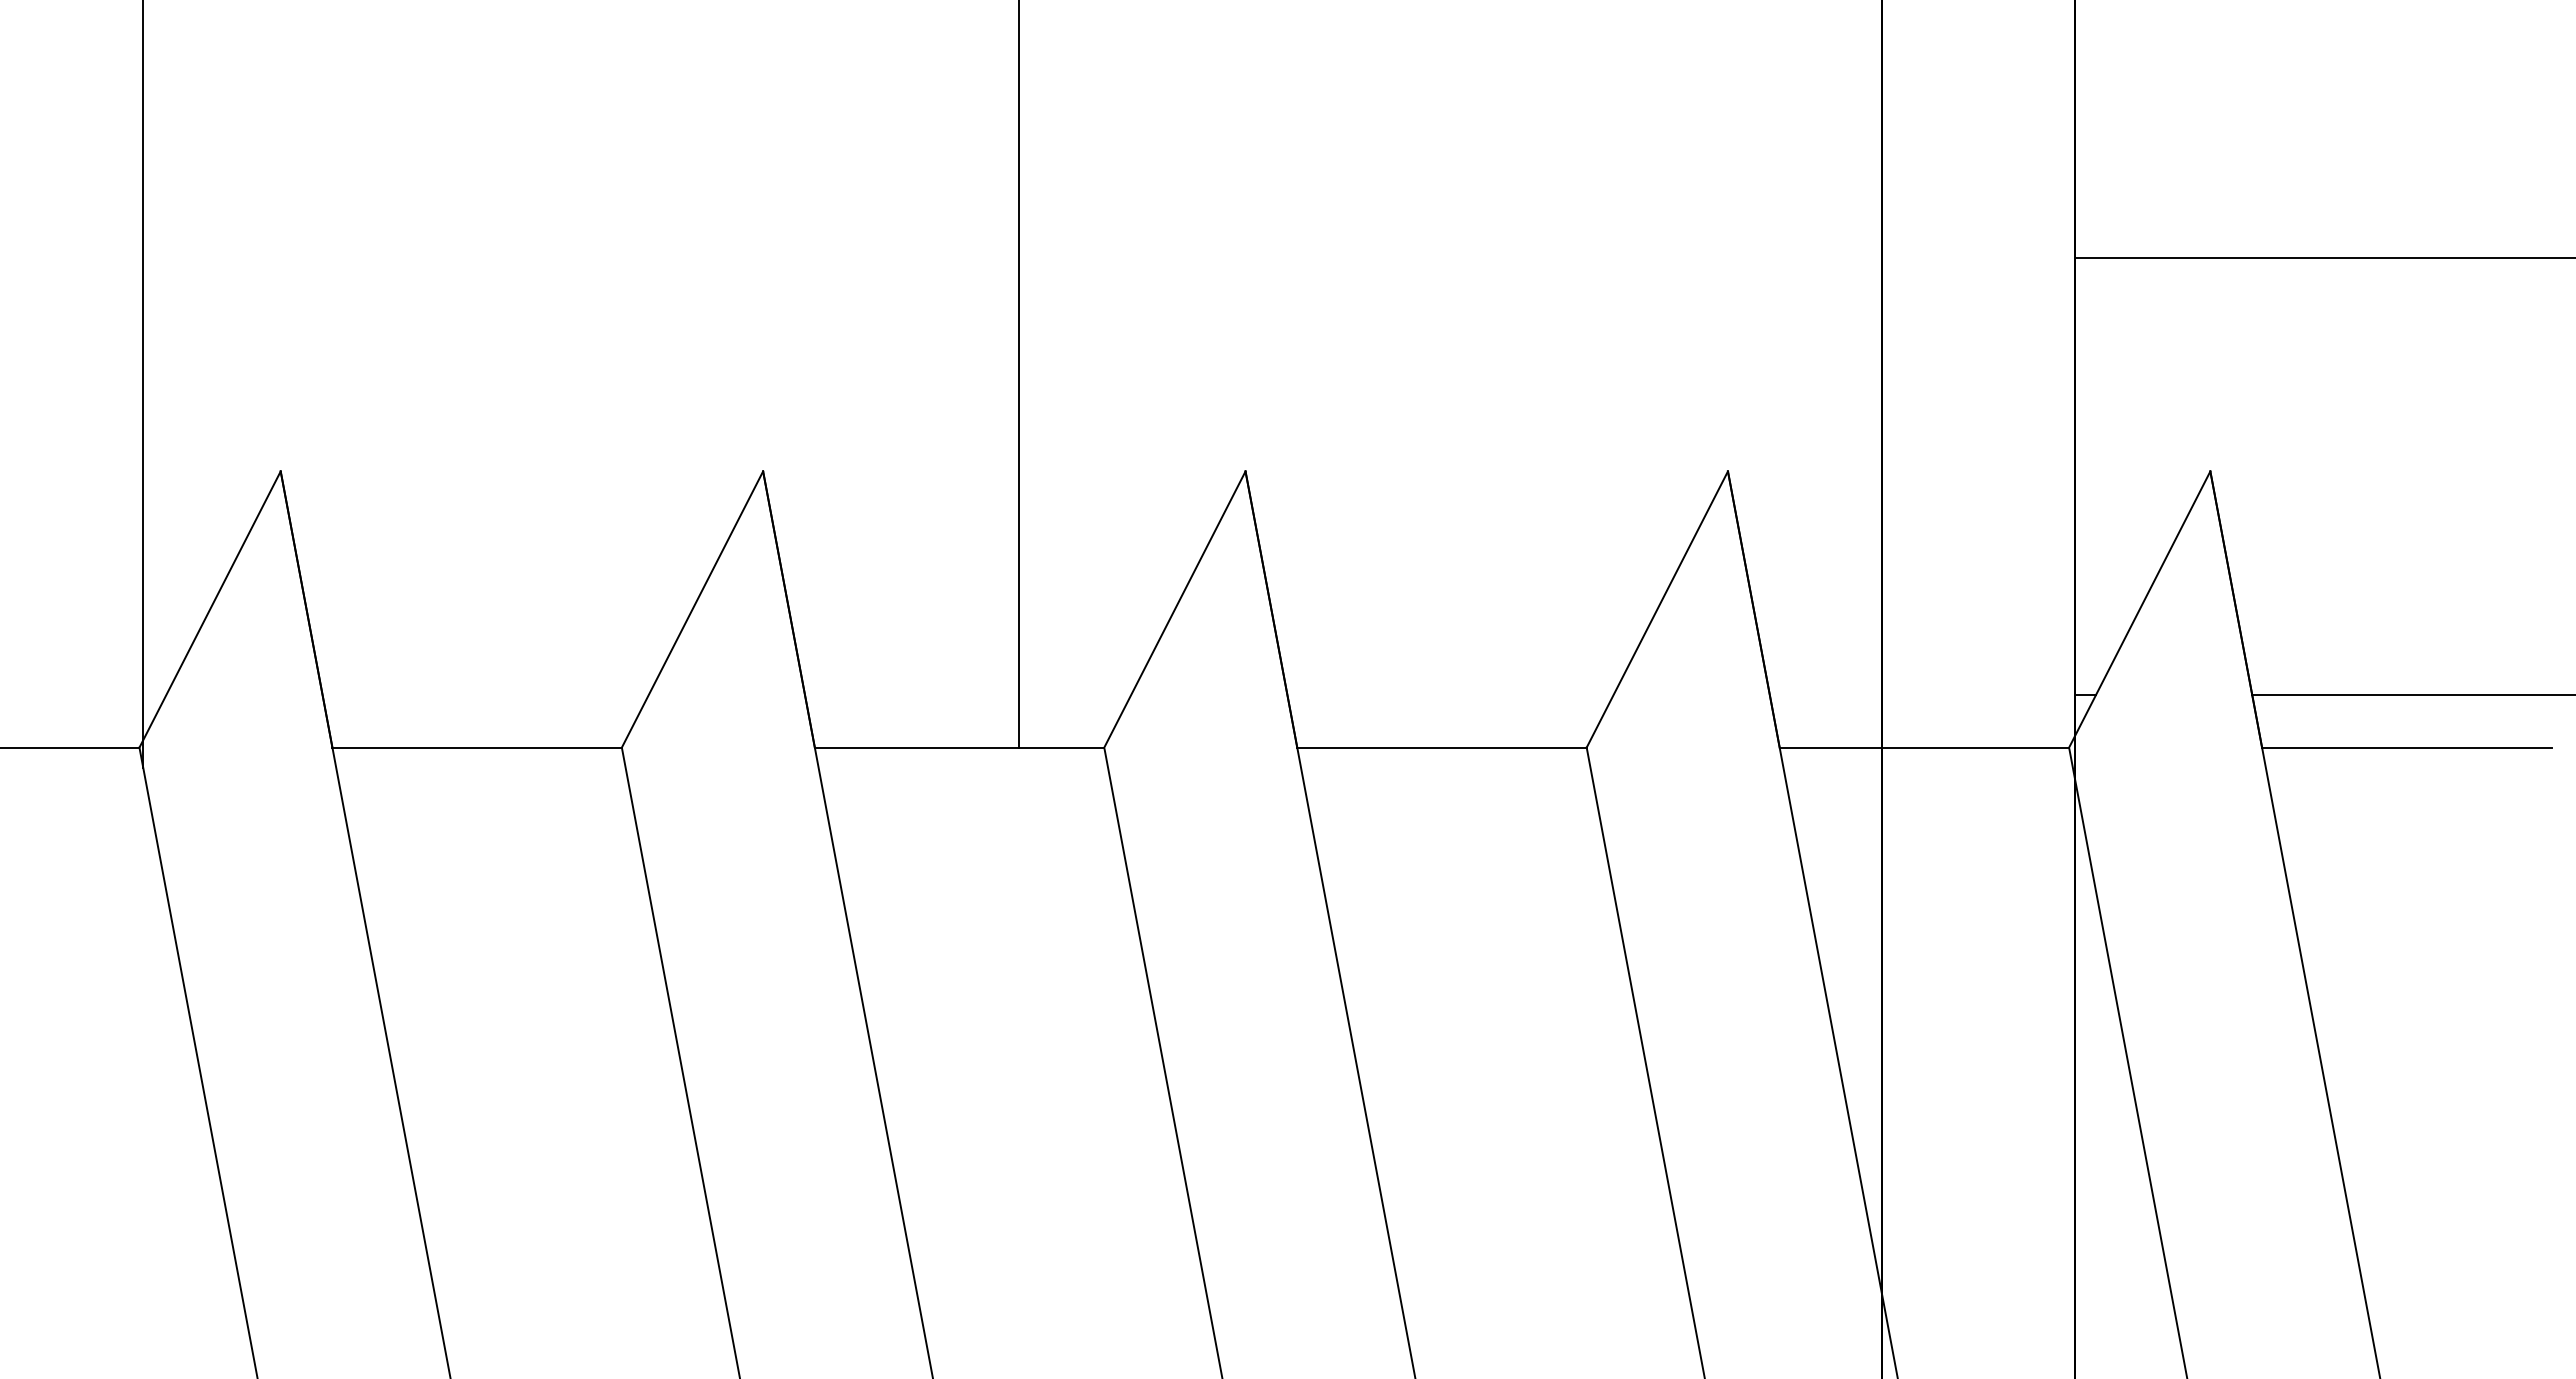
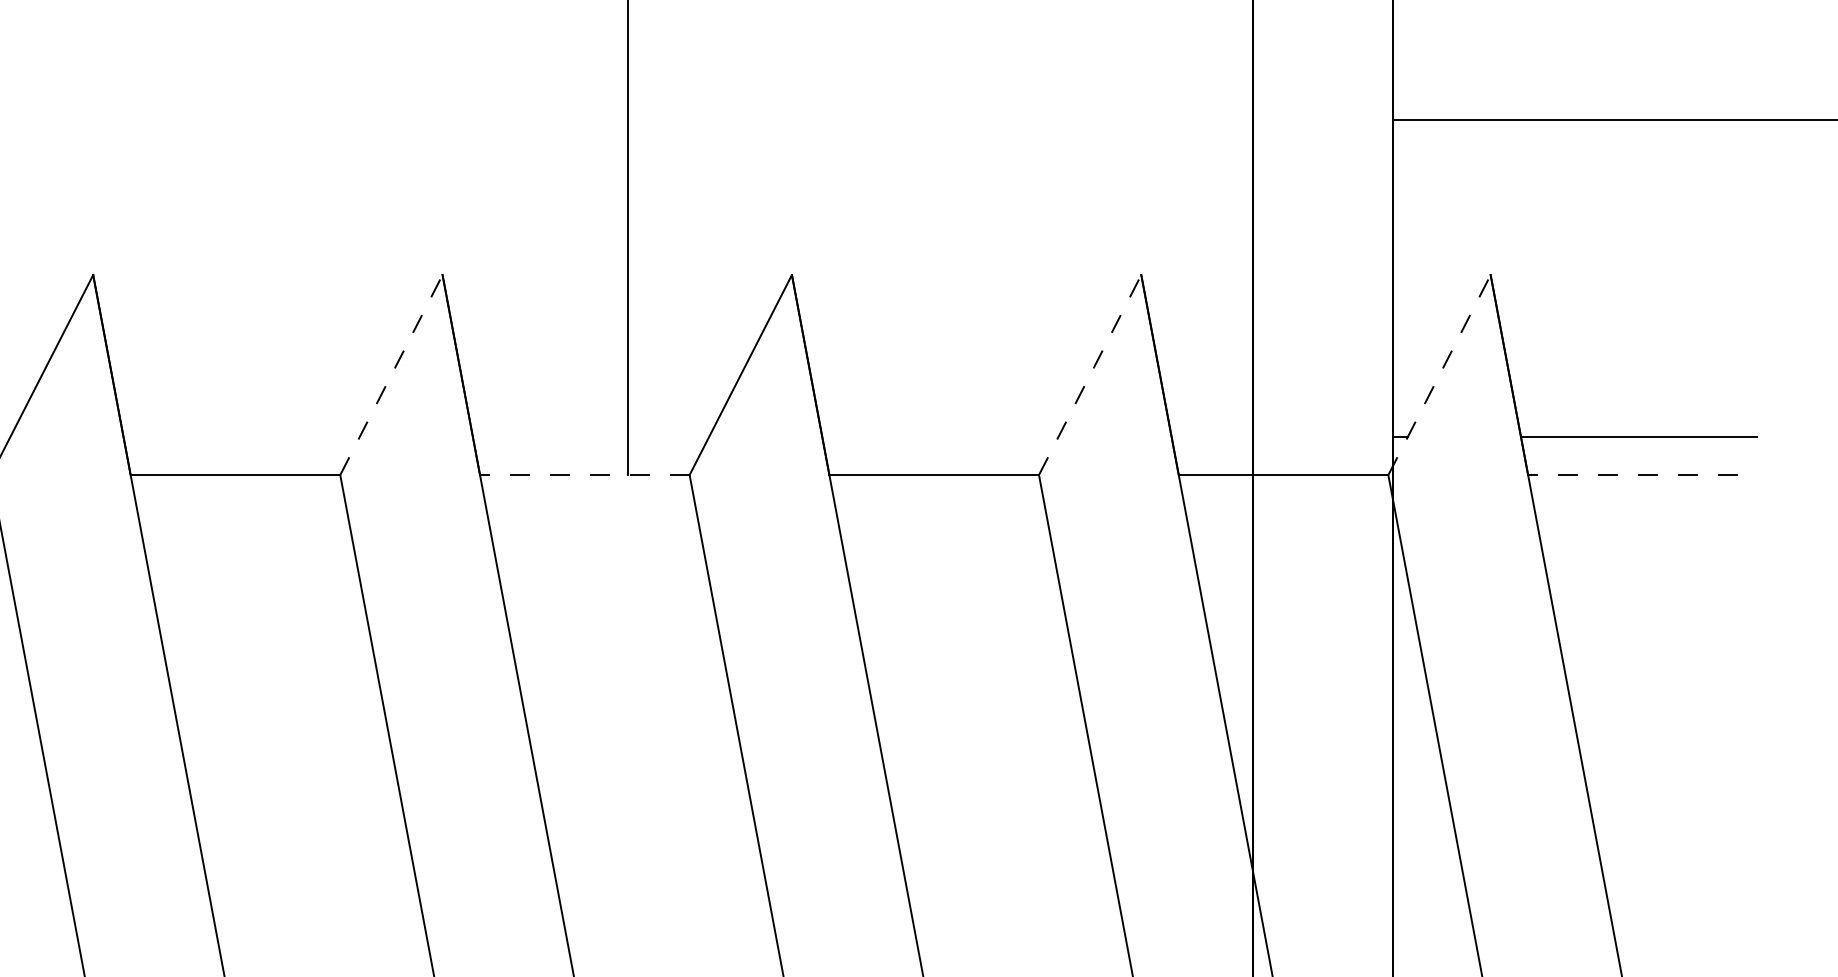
line: (692, 609) -> (391, 375), solid -> dashed
line: (1657, 609) -> (1090, 375), solid -> dashed
line: (2139, 609) -> (1439, 375), solid -> dashed
line: (959, 747) -> (584, 474), solid -> dashed
line: (2406, 747) -> (1632, 474), solid -> dashed

